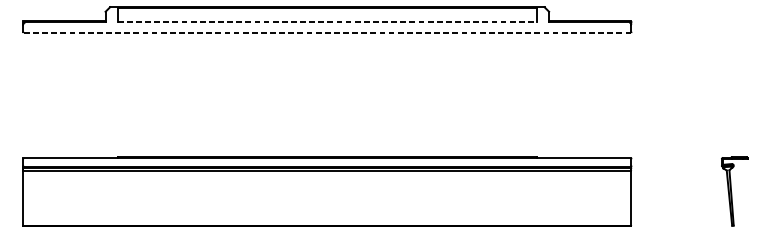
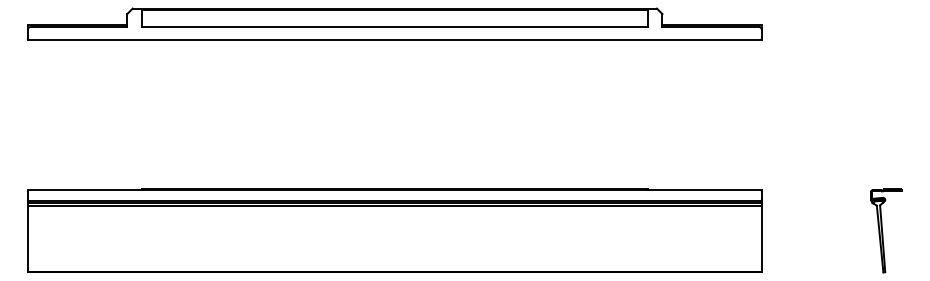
line: (327, 22) -> (394, 26), dashed -> solid
line: (327, 32) -> (394, 39), dashed -> solid

